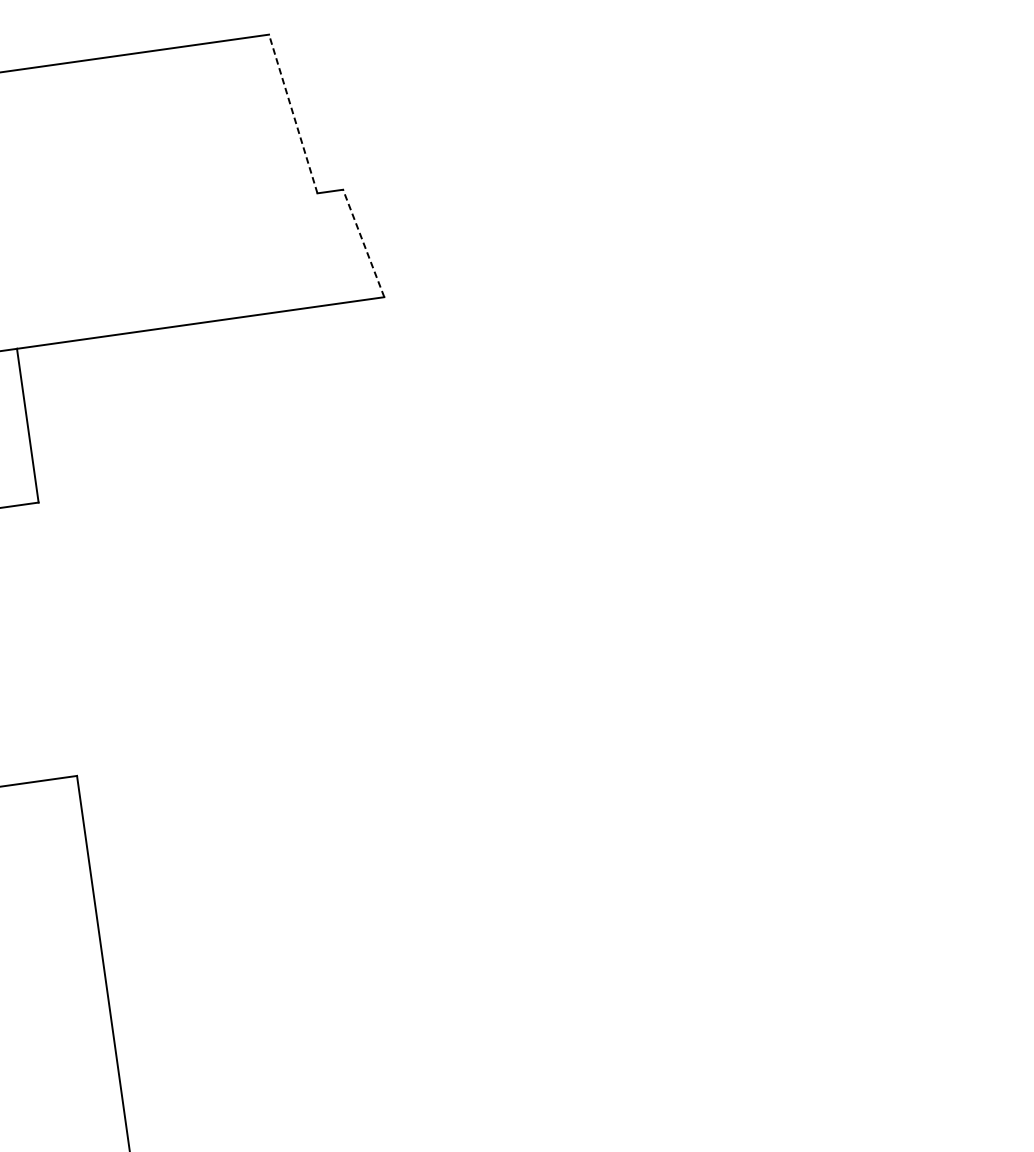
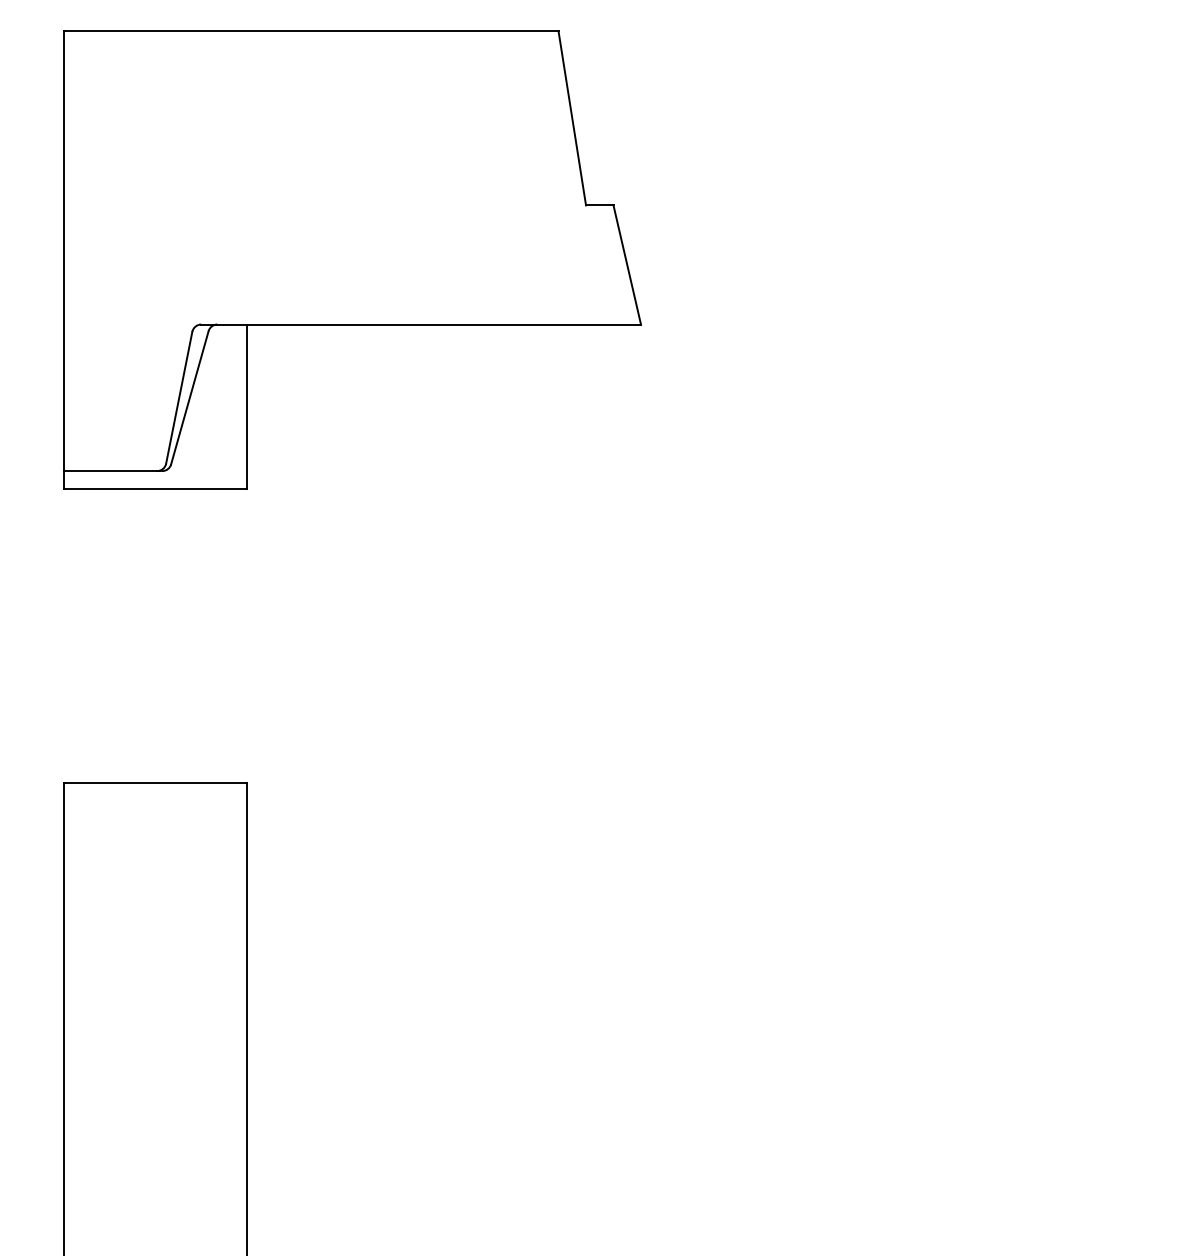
line: (293, 113) -> (572, 117), dashed -> solid
line: (363, 242) -> (627, 264), dashed -> solid

